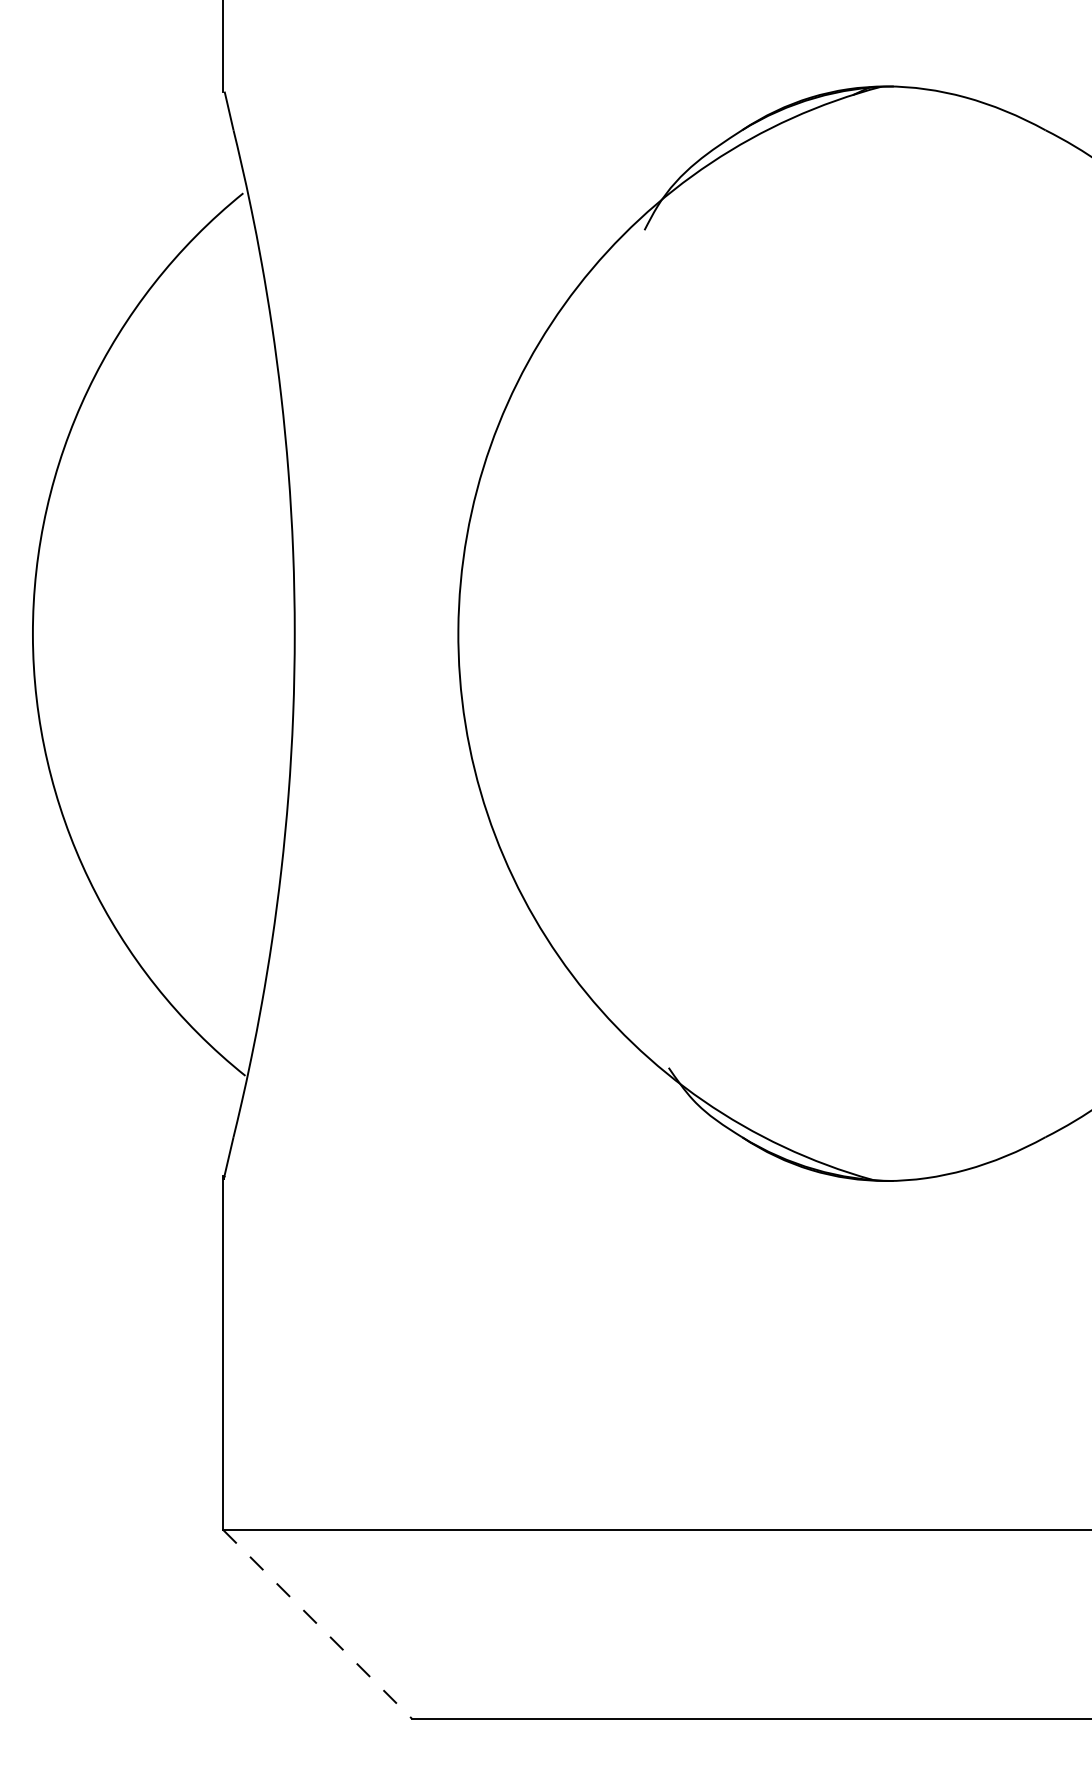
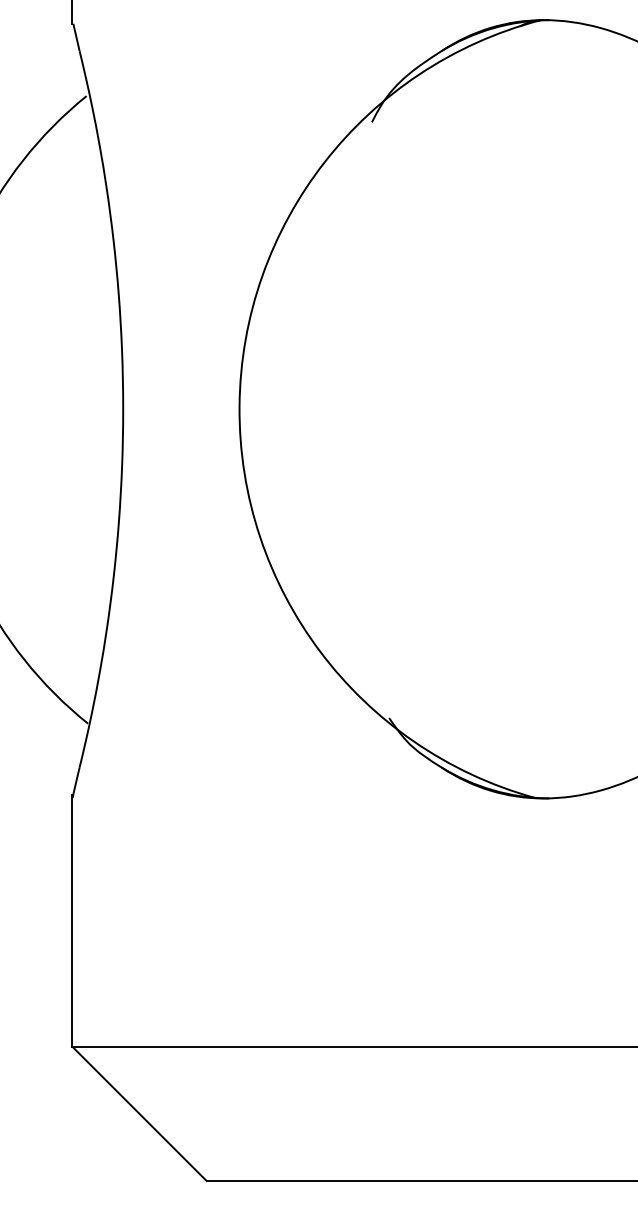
line: (318, 1624) -> (140, 1113), dashed -> solid

